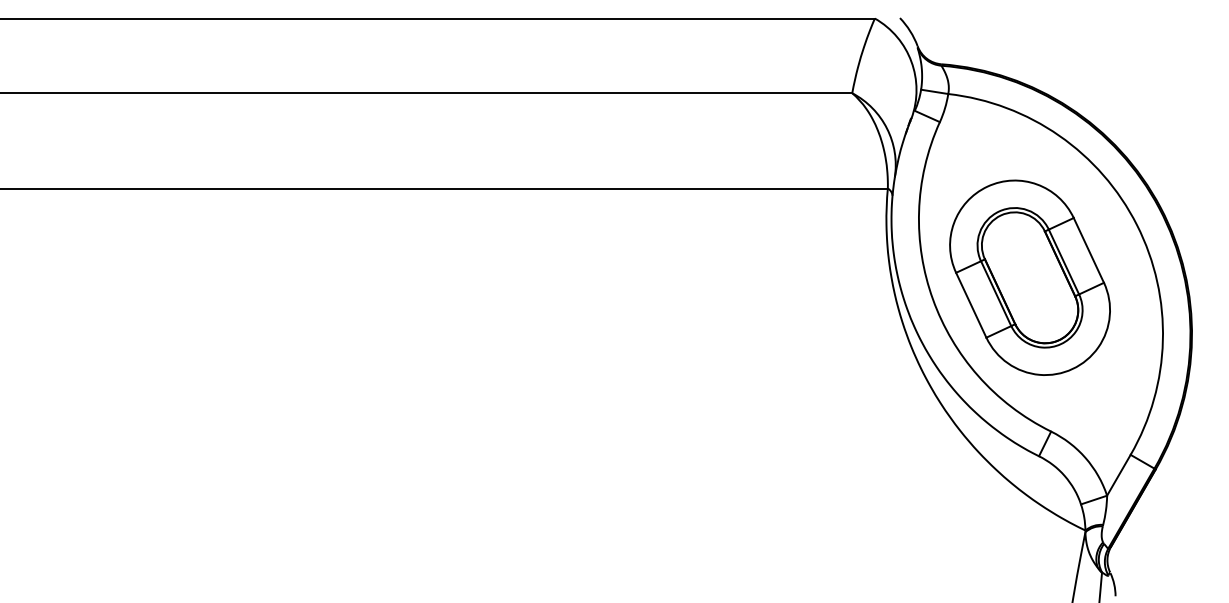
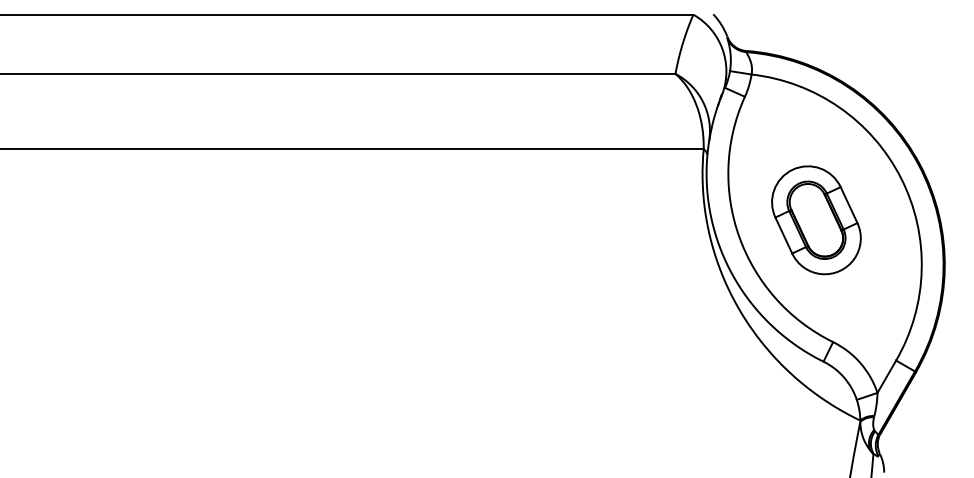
part: (1030, 278) -> (816, 220), size x0.7

